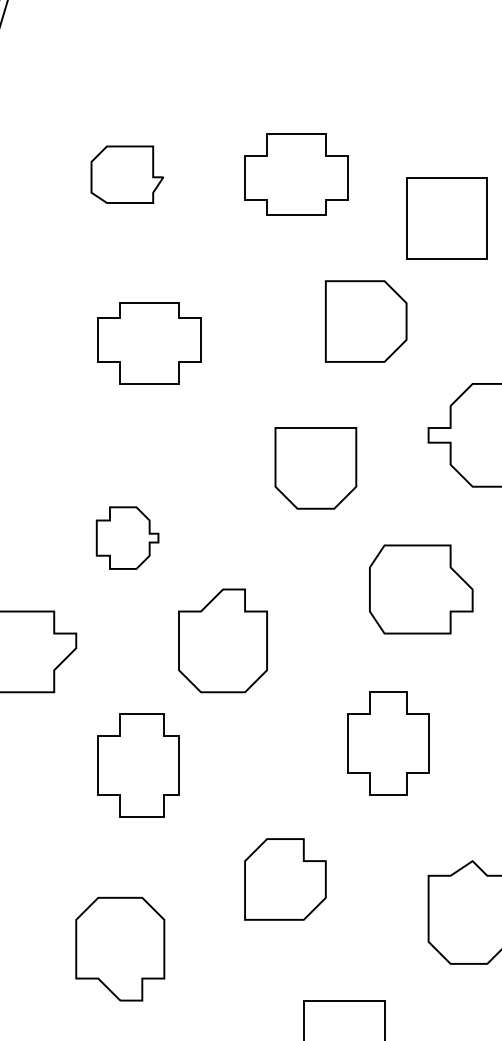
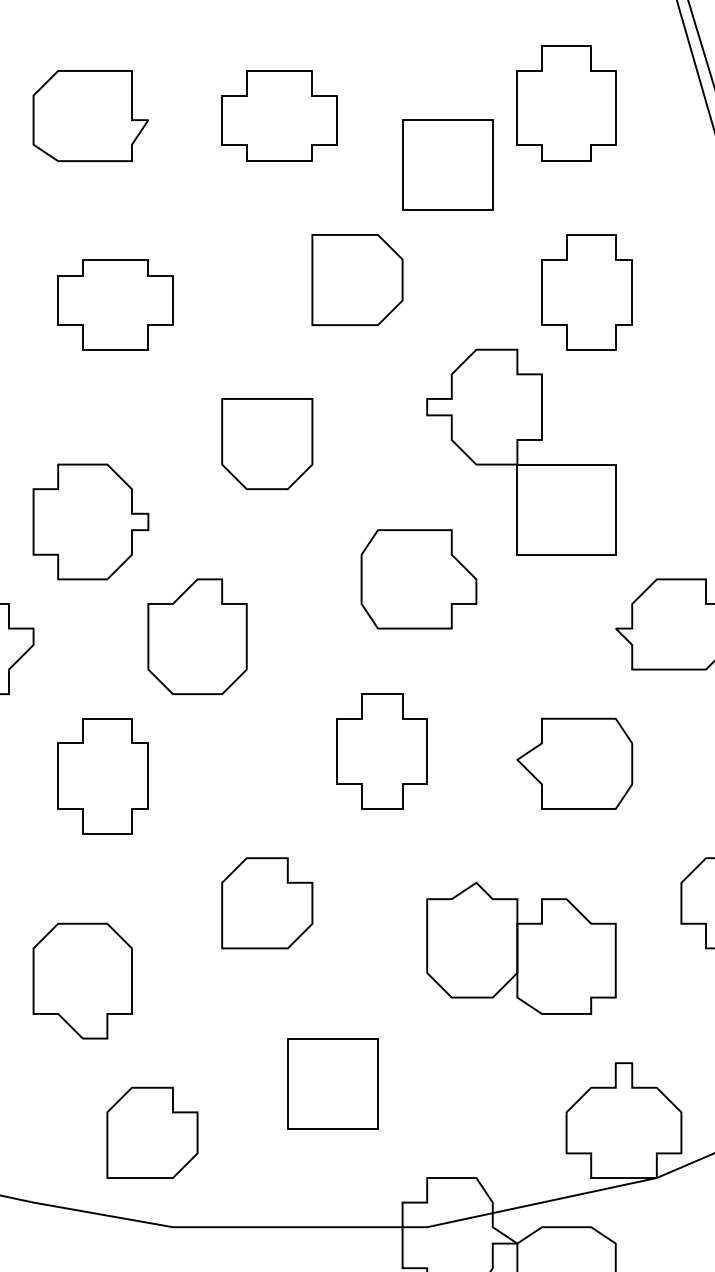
part: (127, 174) -> (90, 115), size x1.43
part: (316, 468) -> (267, 444), moved
part: (127, 537) -> (90, 521), size x1.67

